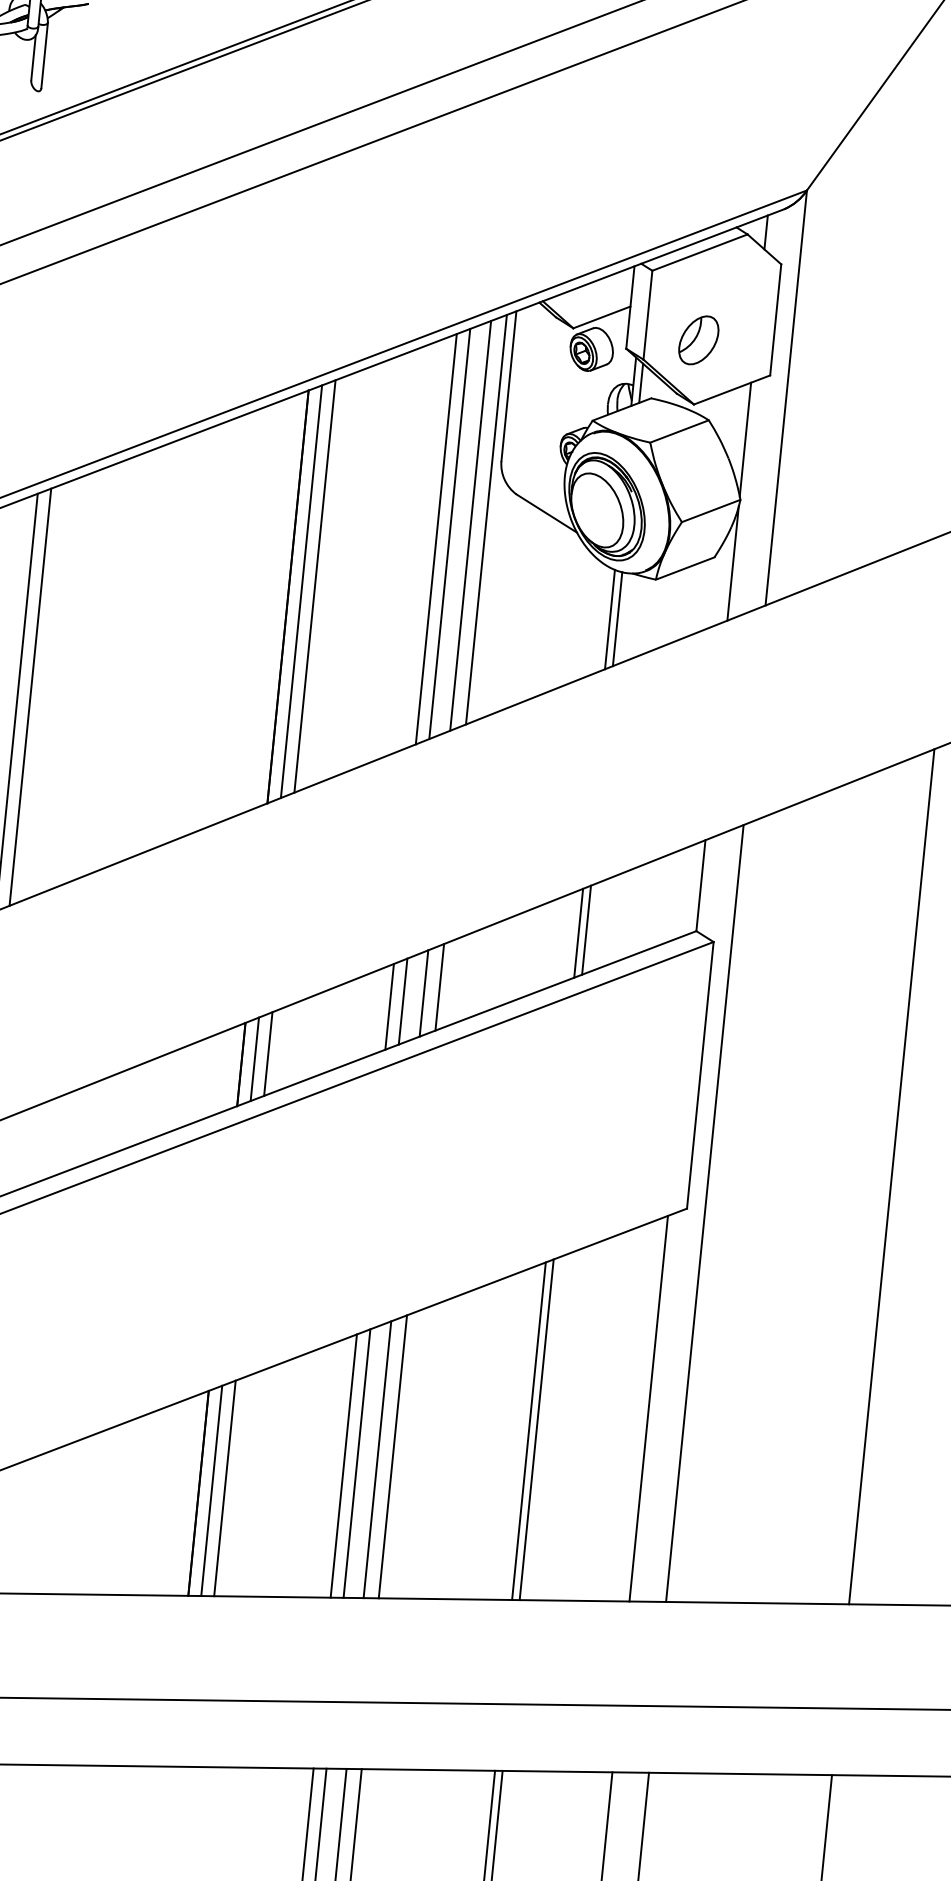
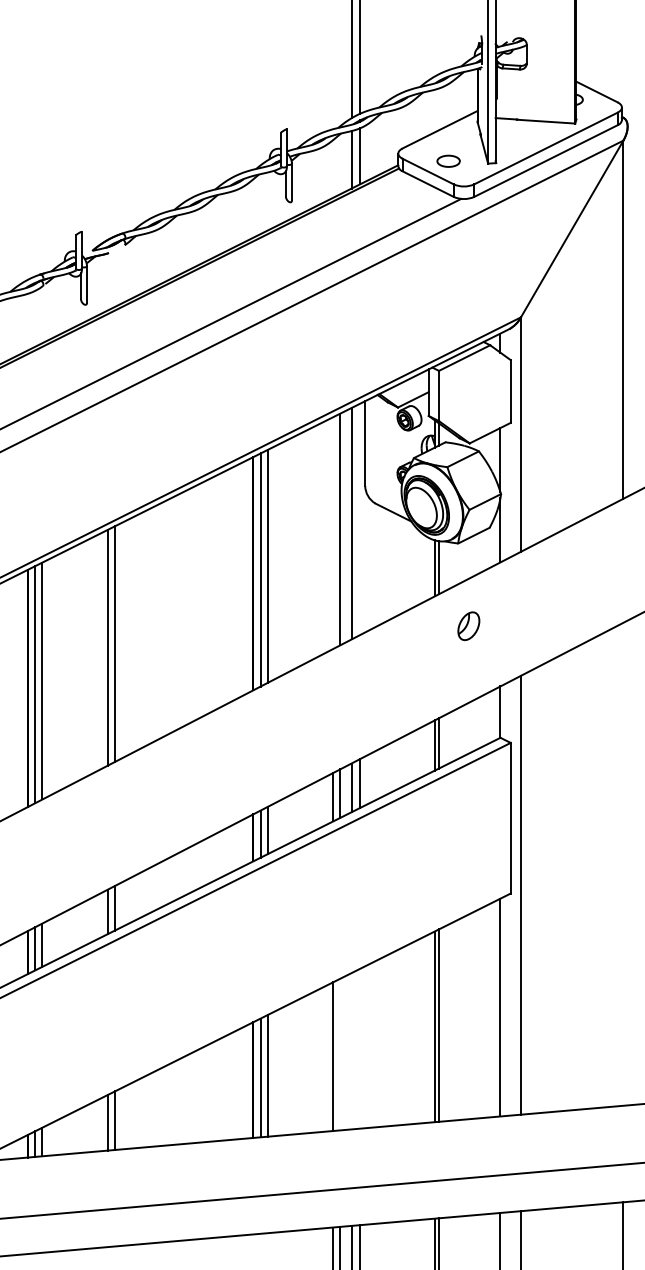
part: (698, 340) -> (468, 626), moved
line: (487, 519) -> (360, 519), removed
line: (436, 539) -> (333, 533), removed
line: (891, 1175) -> (623, 863), removed
line: (393, 1456) -> (360, 1048), removed
line: (377, 1460) -> (351, 1051), removed
line: (357, 1463) -> (340, 1054), removed

